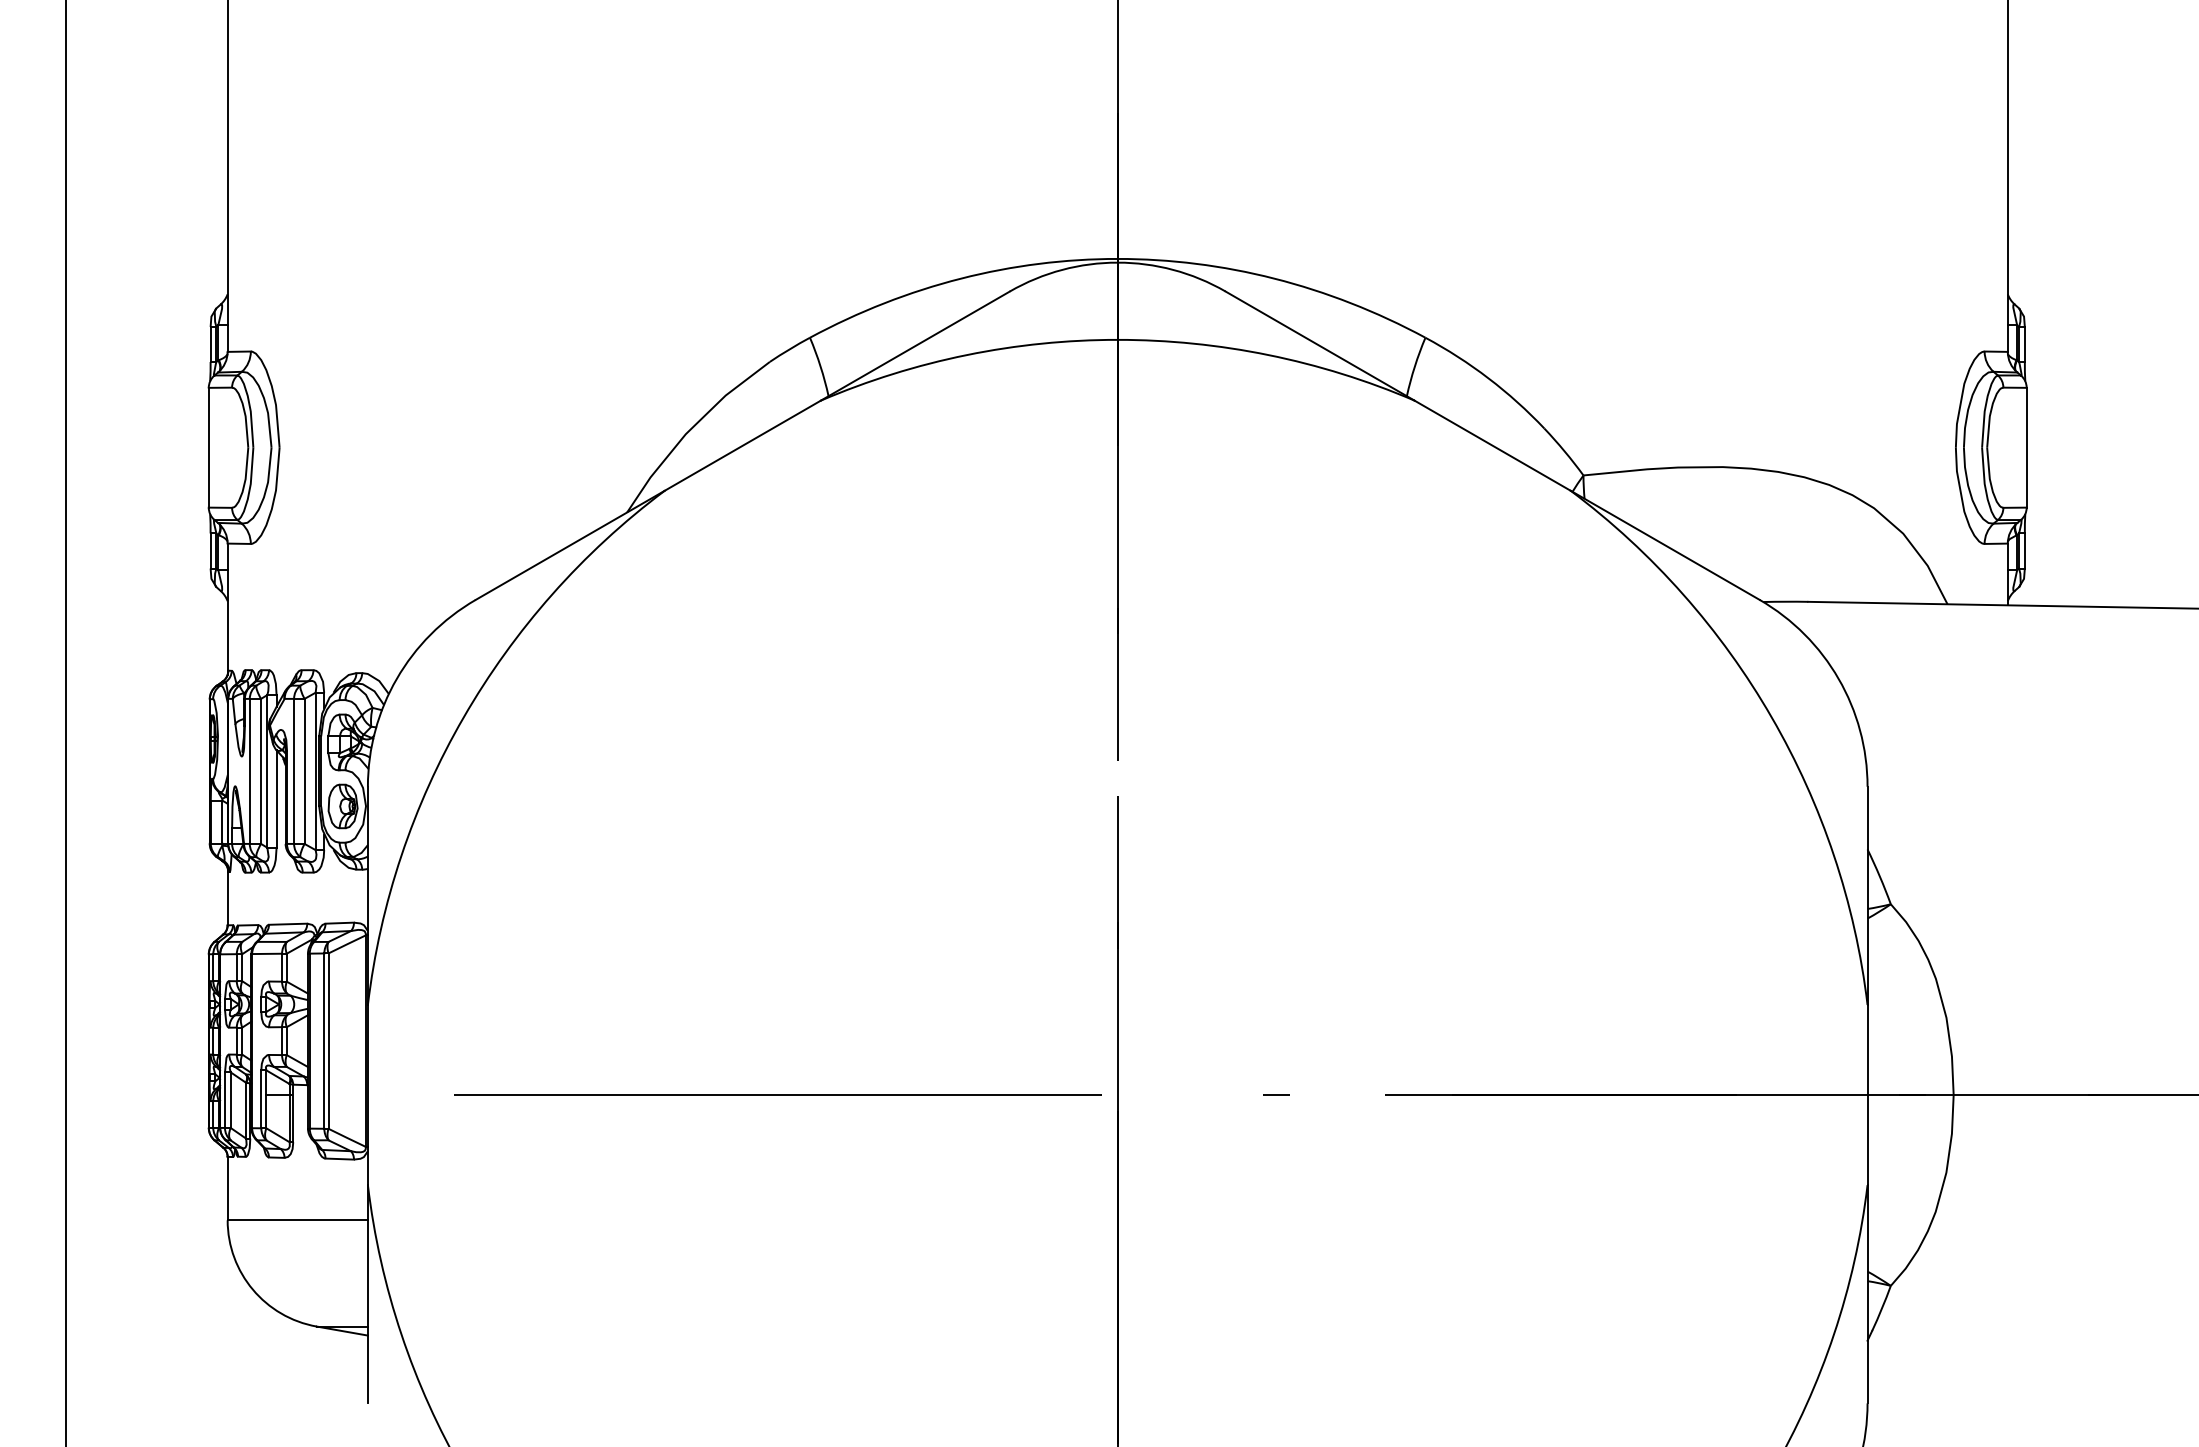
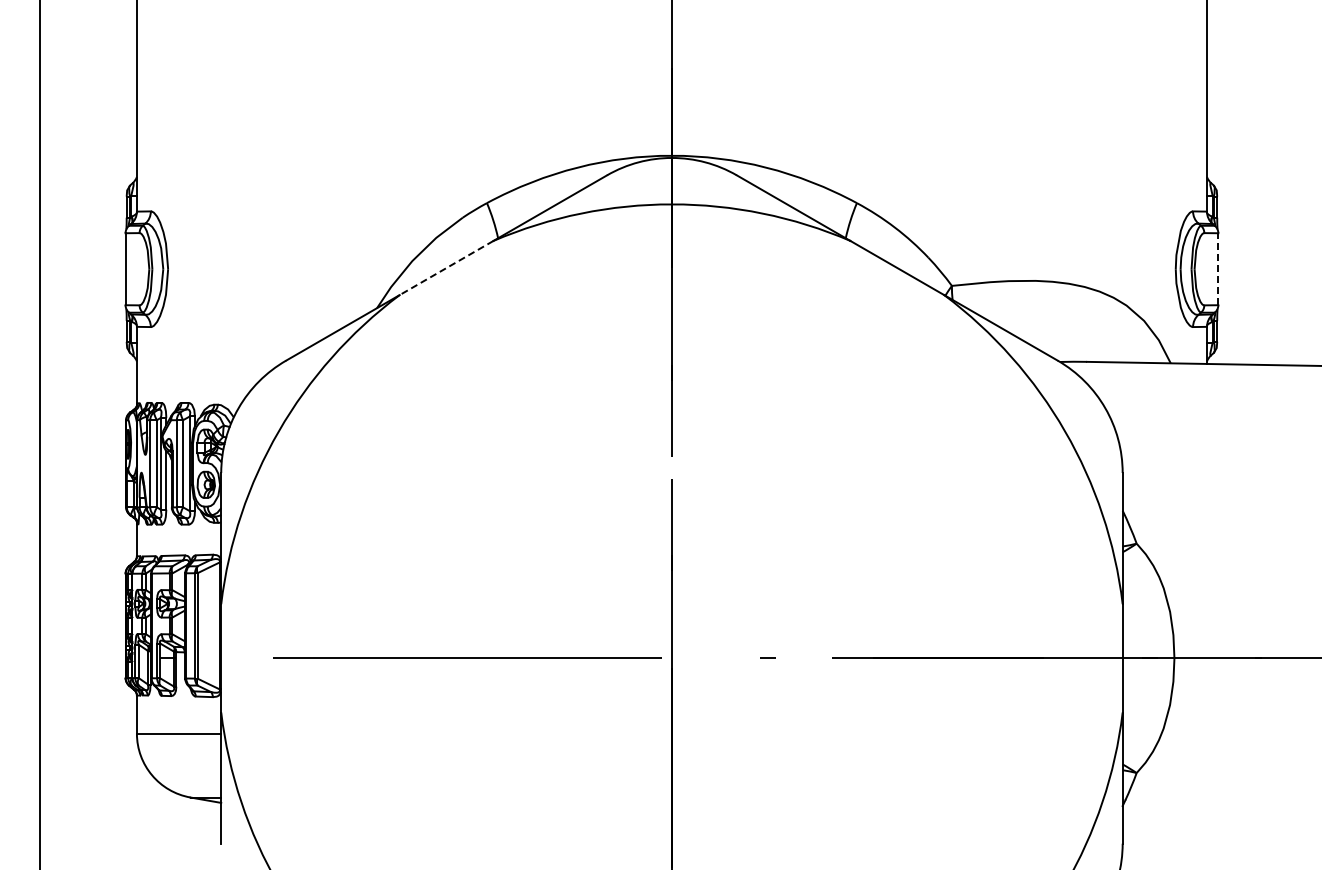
line: (742, 446) -> (446, 268), solid -> dashed
line: (2026, 448) -> (1218, 269), solid -> dashed

